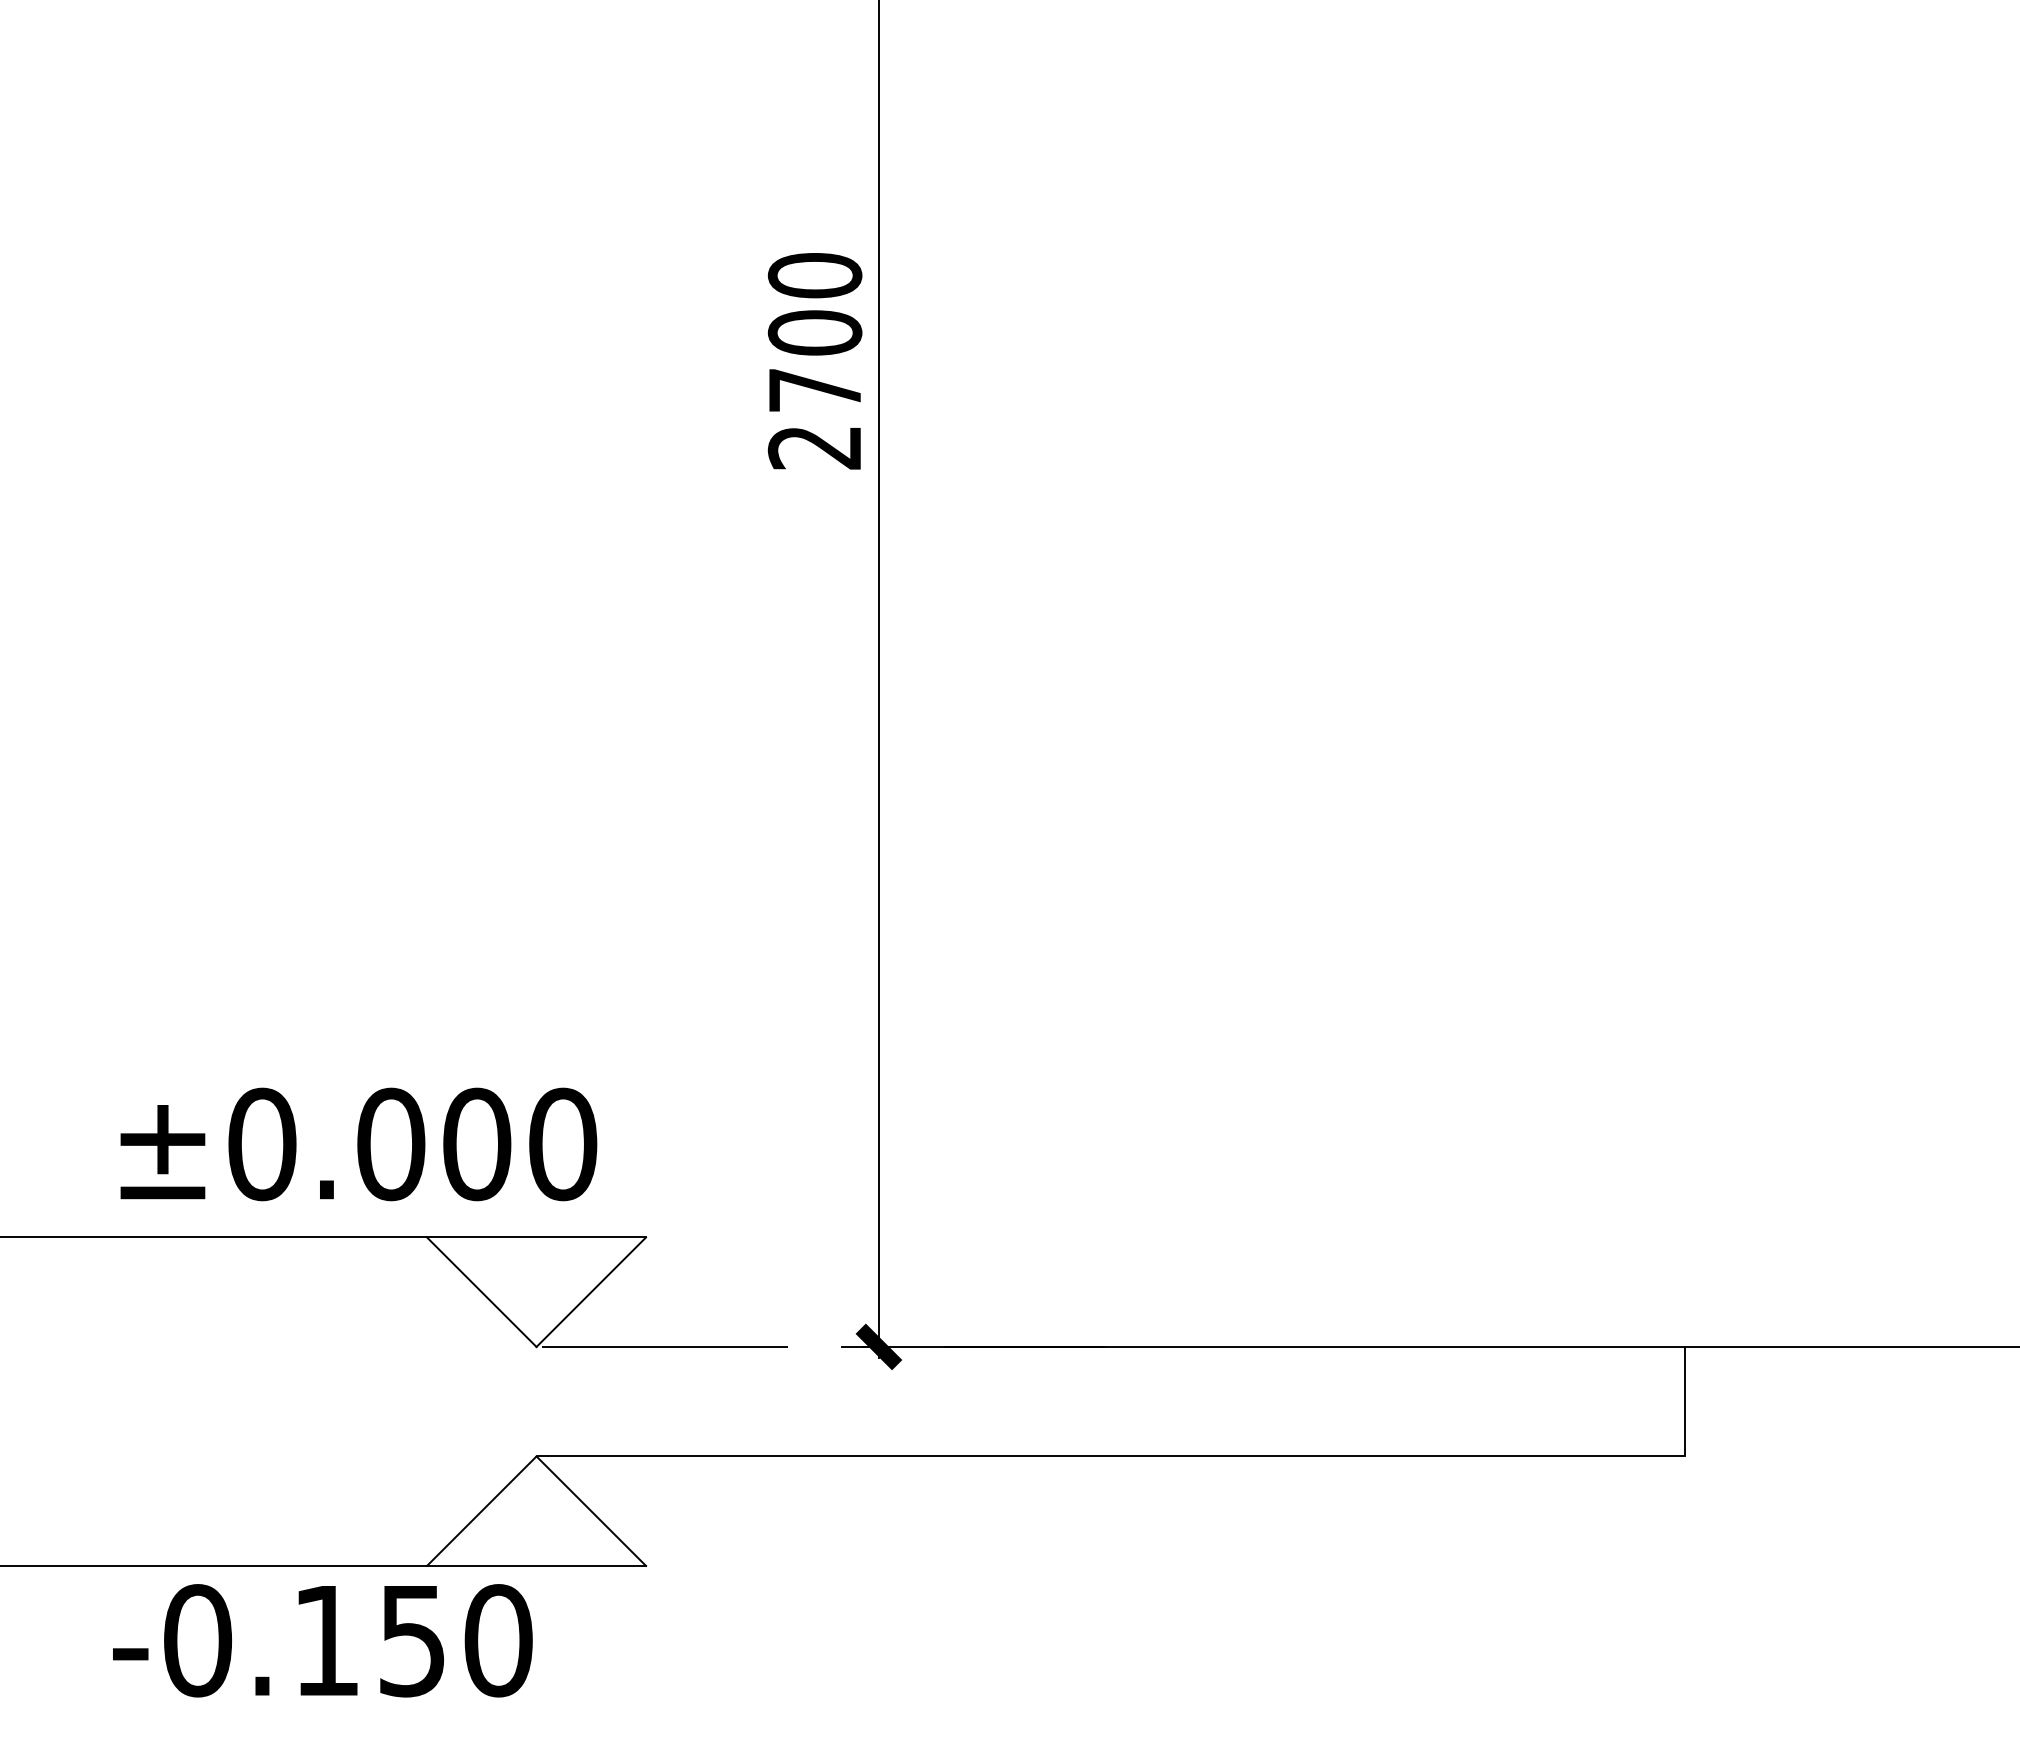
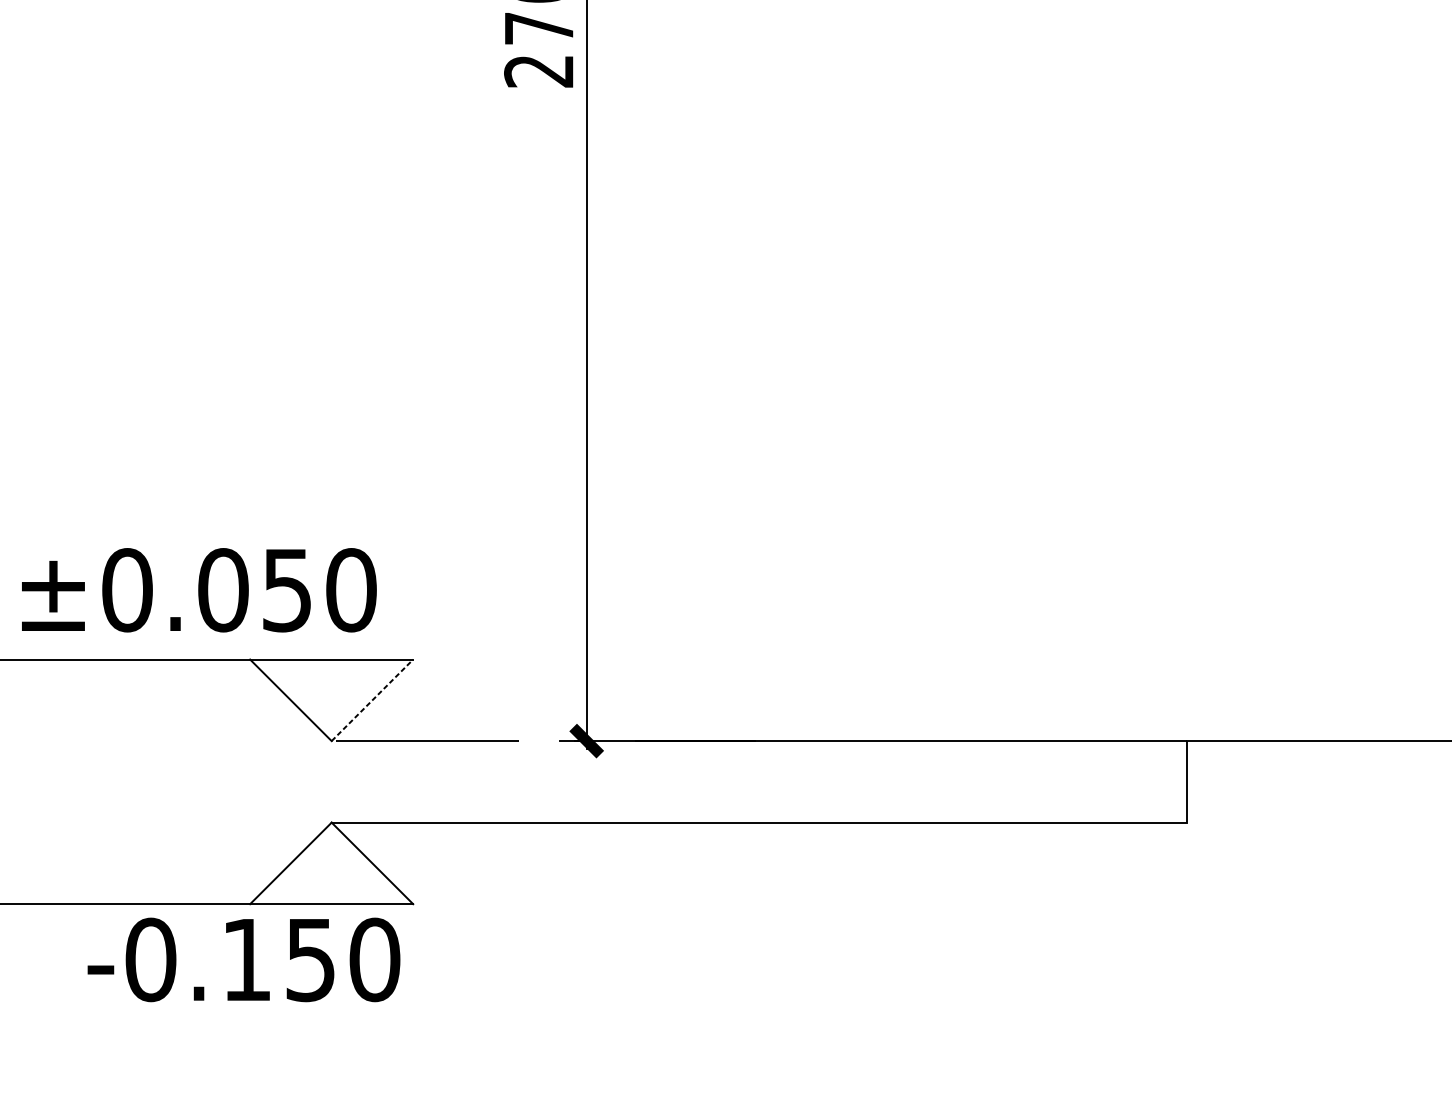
text: (477, 1144) -> (287, 590), ±0.000 -> ±0.050
line: (591, 1291) -> (372, 699), solid -> dashed
text: (322, 1640) -> (243, 959), moved

